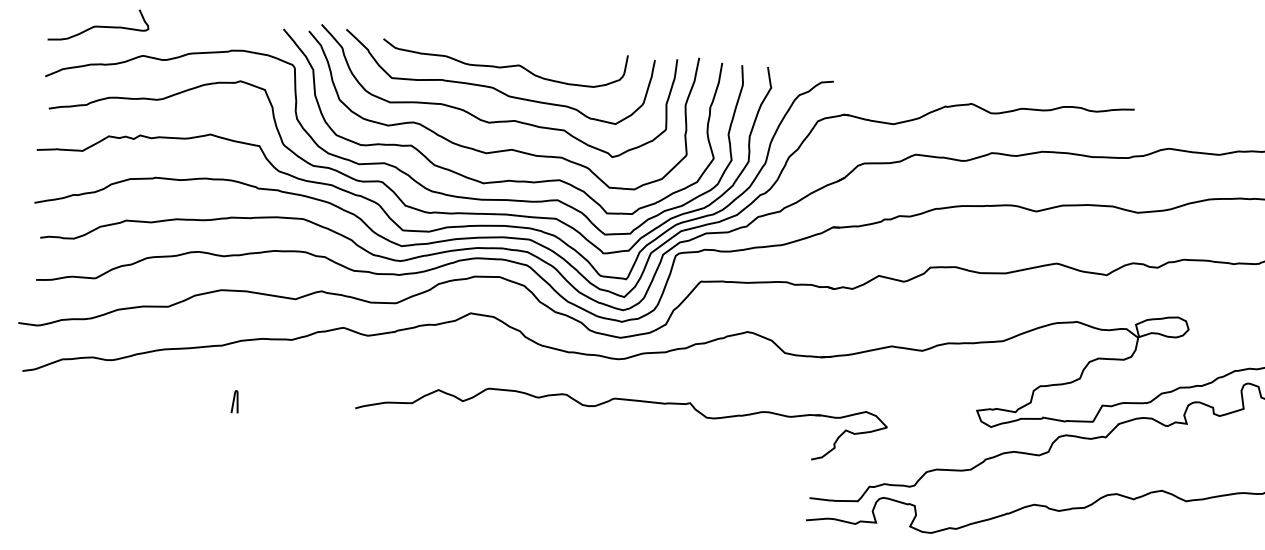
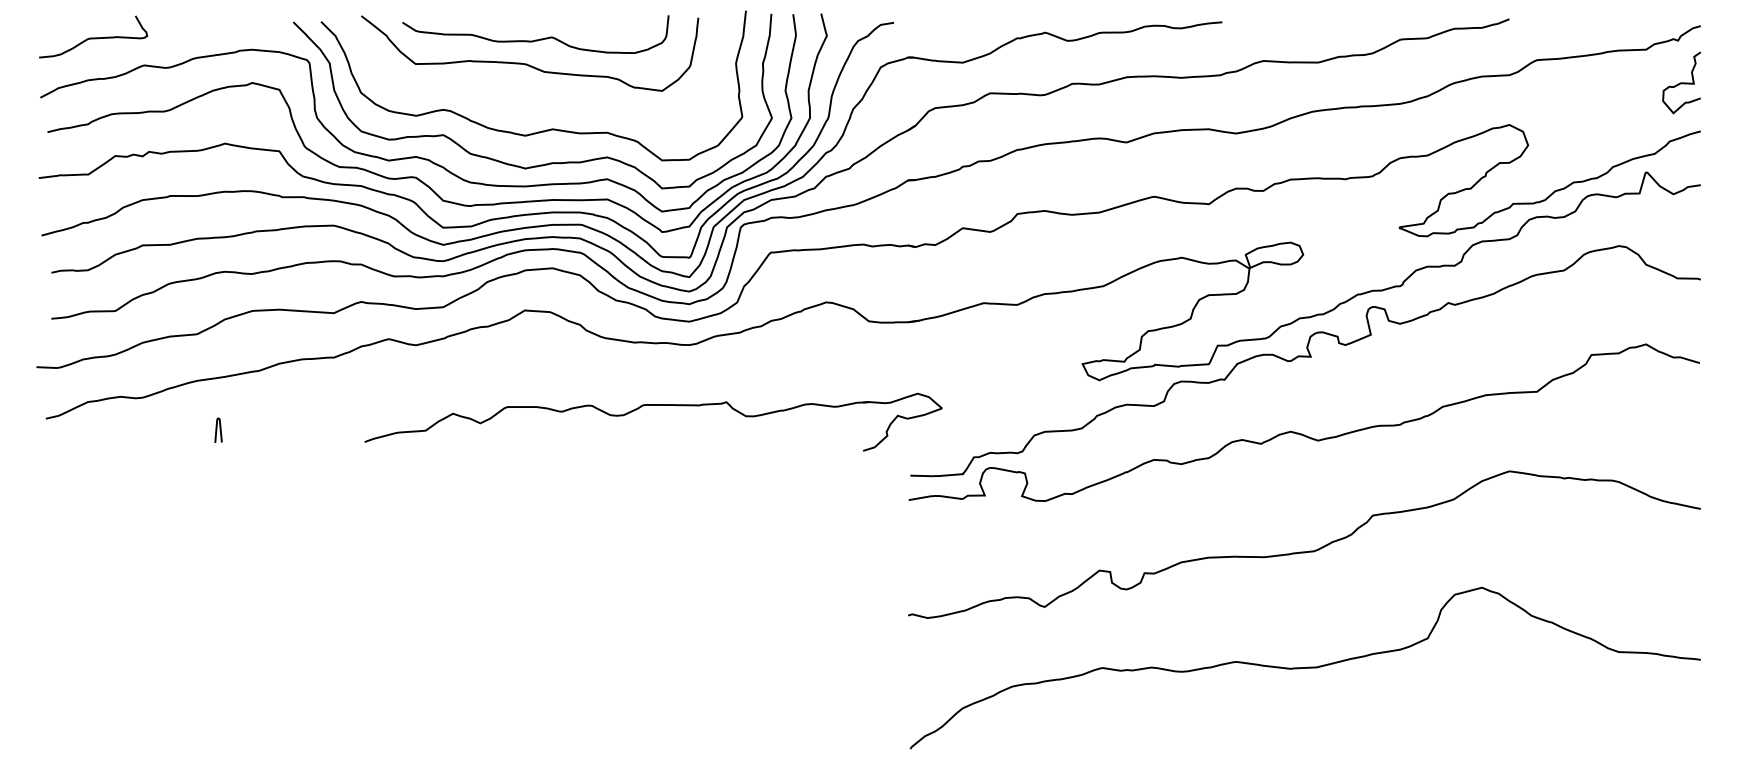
curve: (496, 120) -> (533, 99), removed
part: (623, 399) -> (653, 405), moved
curve: (234, 401) -> (217, 429), moved

